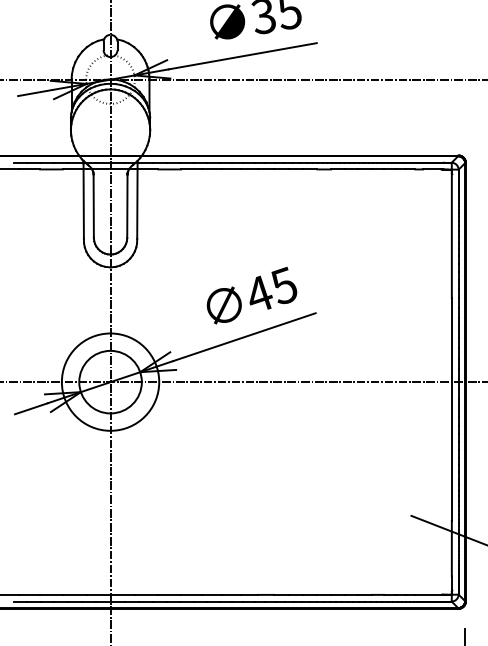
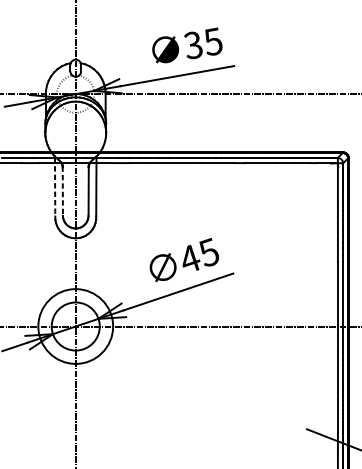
line: (83, 201) -> (54, 187), solid -> dashed
line: (93, 206) -> (62, 191), solid -> dashed

